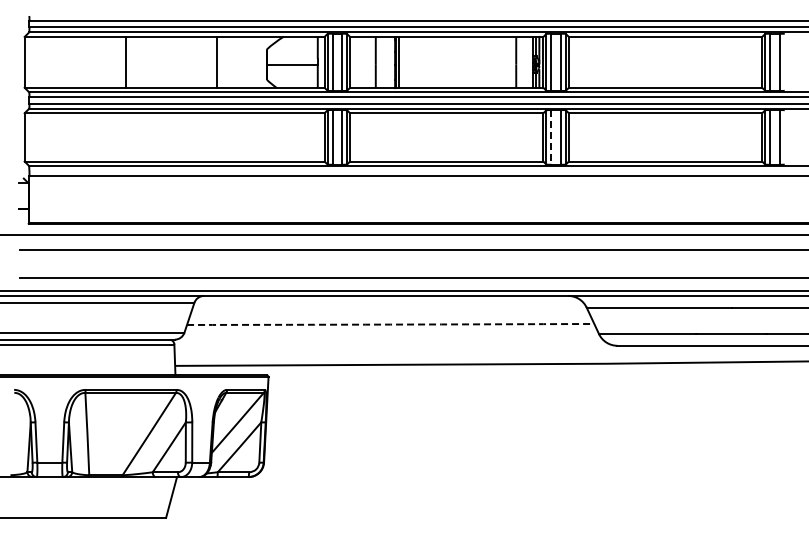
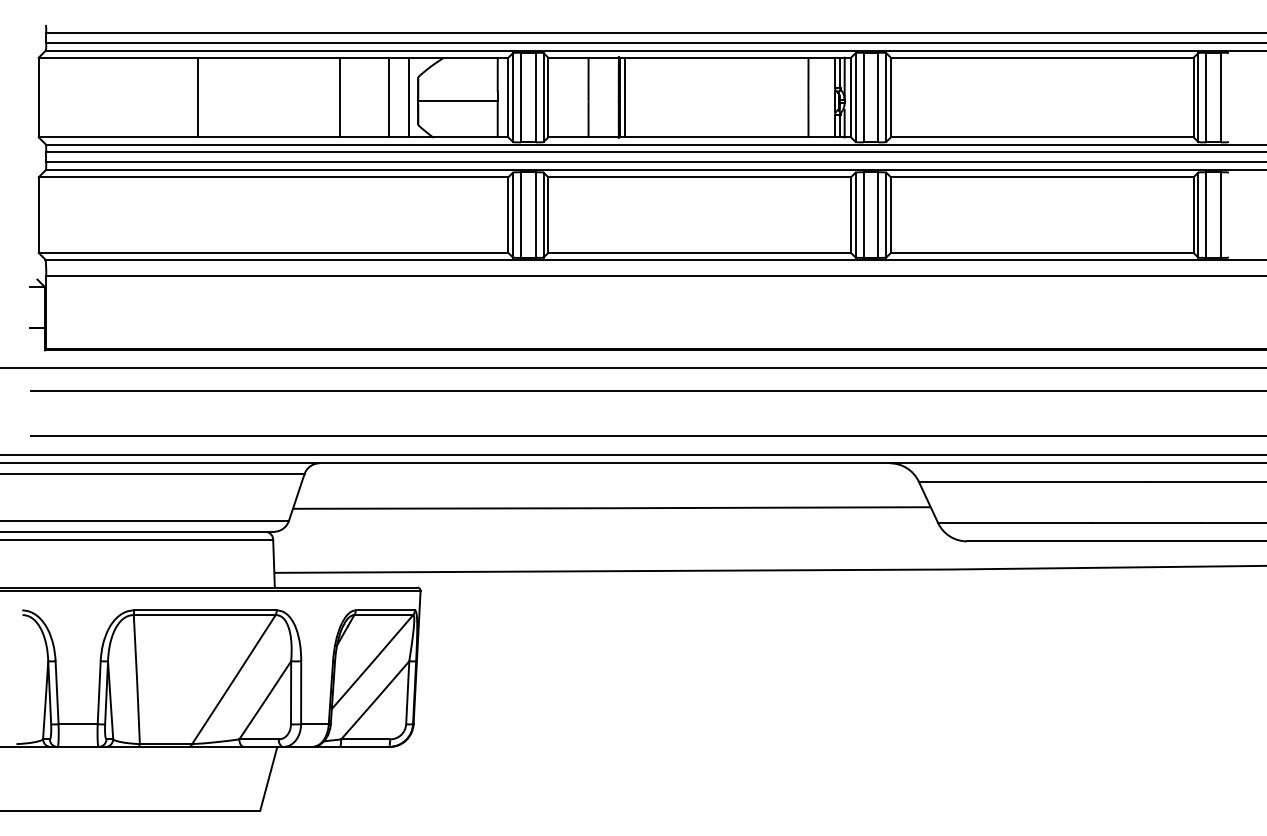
line: (248, 61) -> (389, 96), added
line: (261, 61) -> (409, 96), added
line: (551, 137) -> (863, 215), dashed -> solid
arc: (390, 324) -> (611, 508), dashed -> solid

